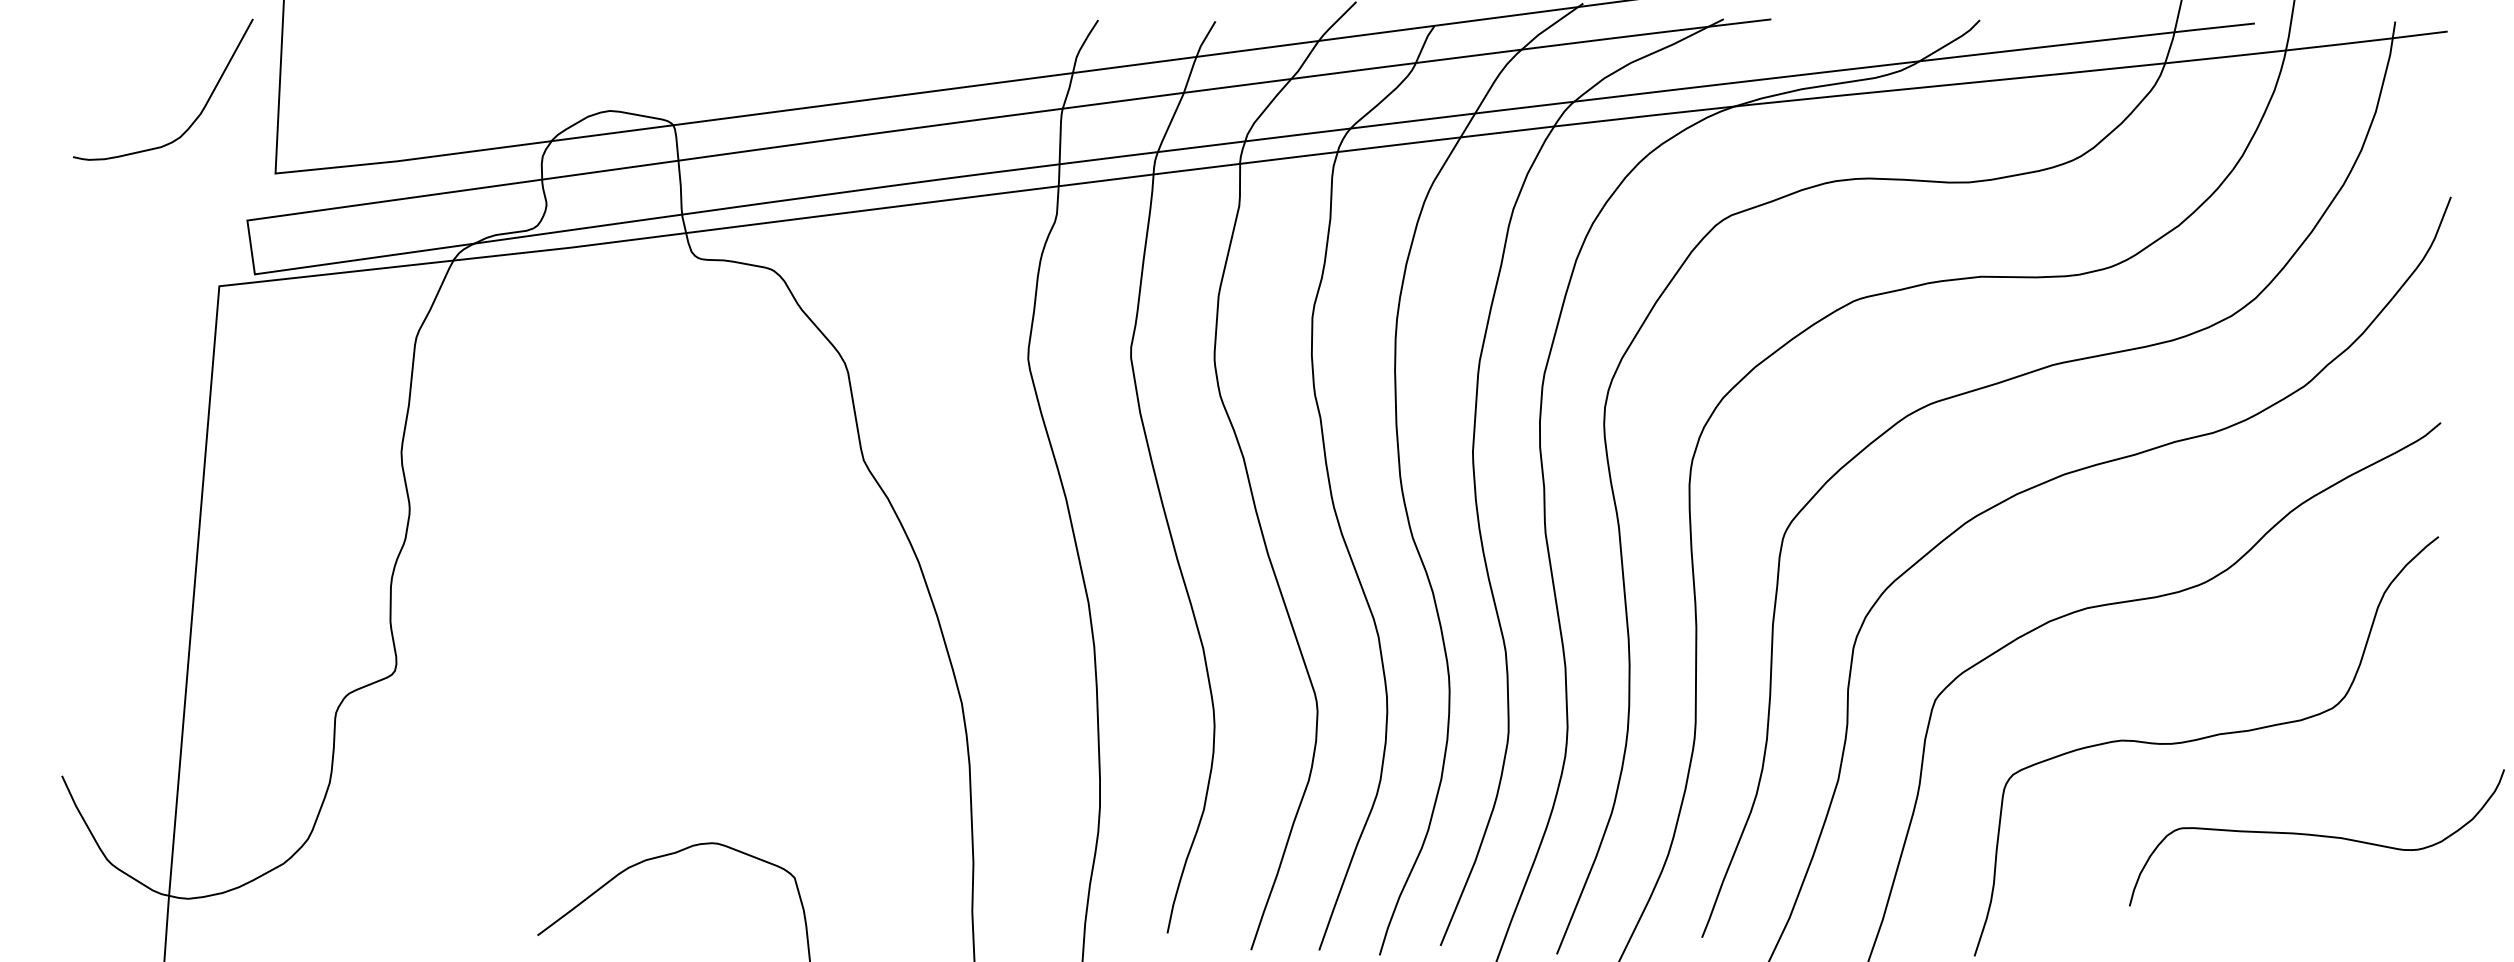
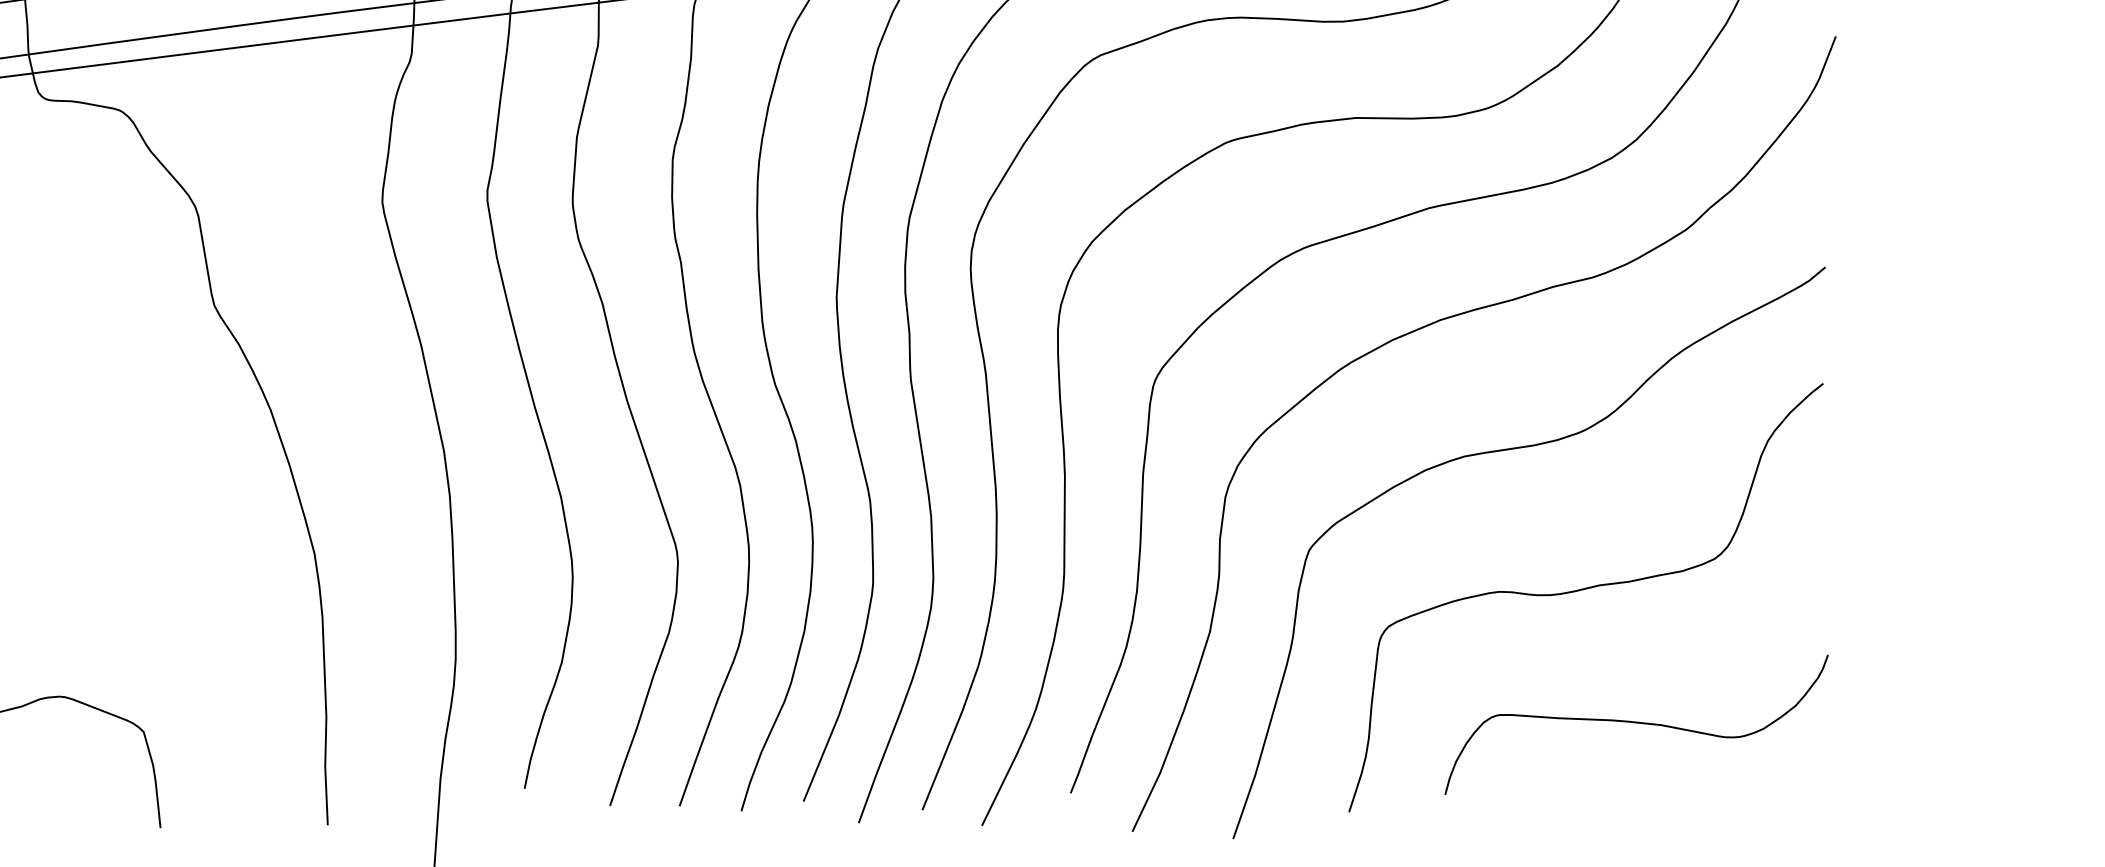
curve: (2316, 836) -> (1636, 723), moved

